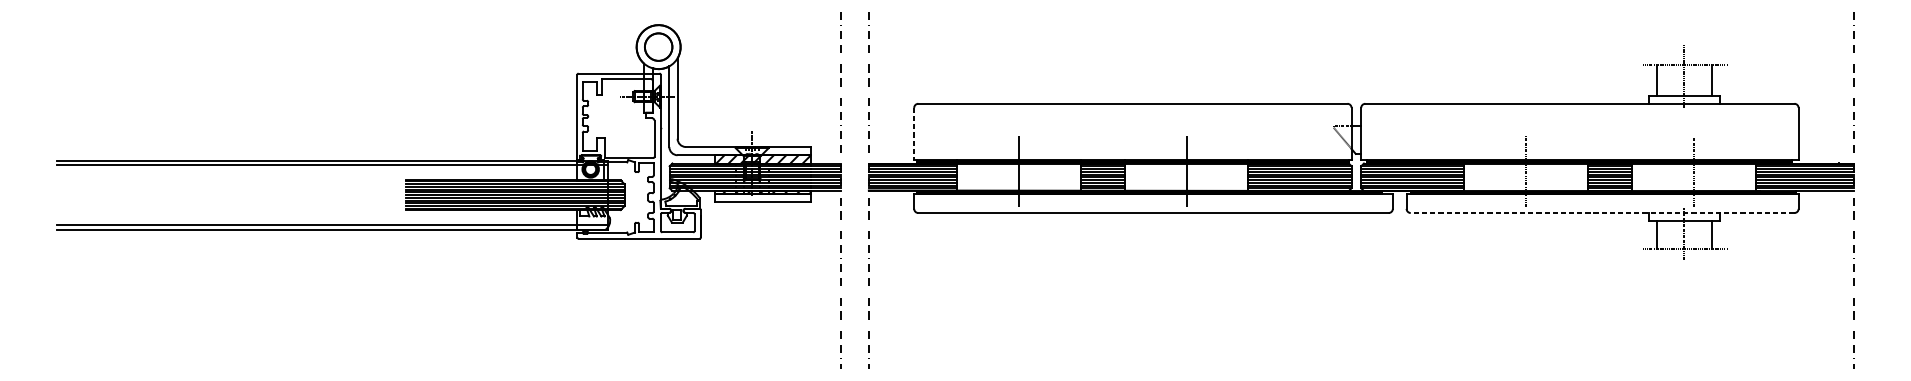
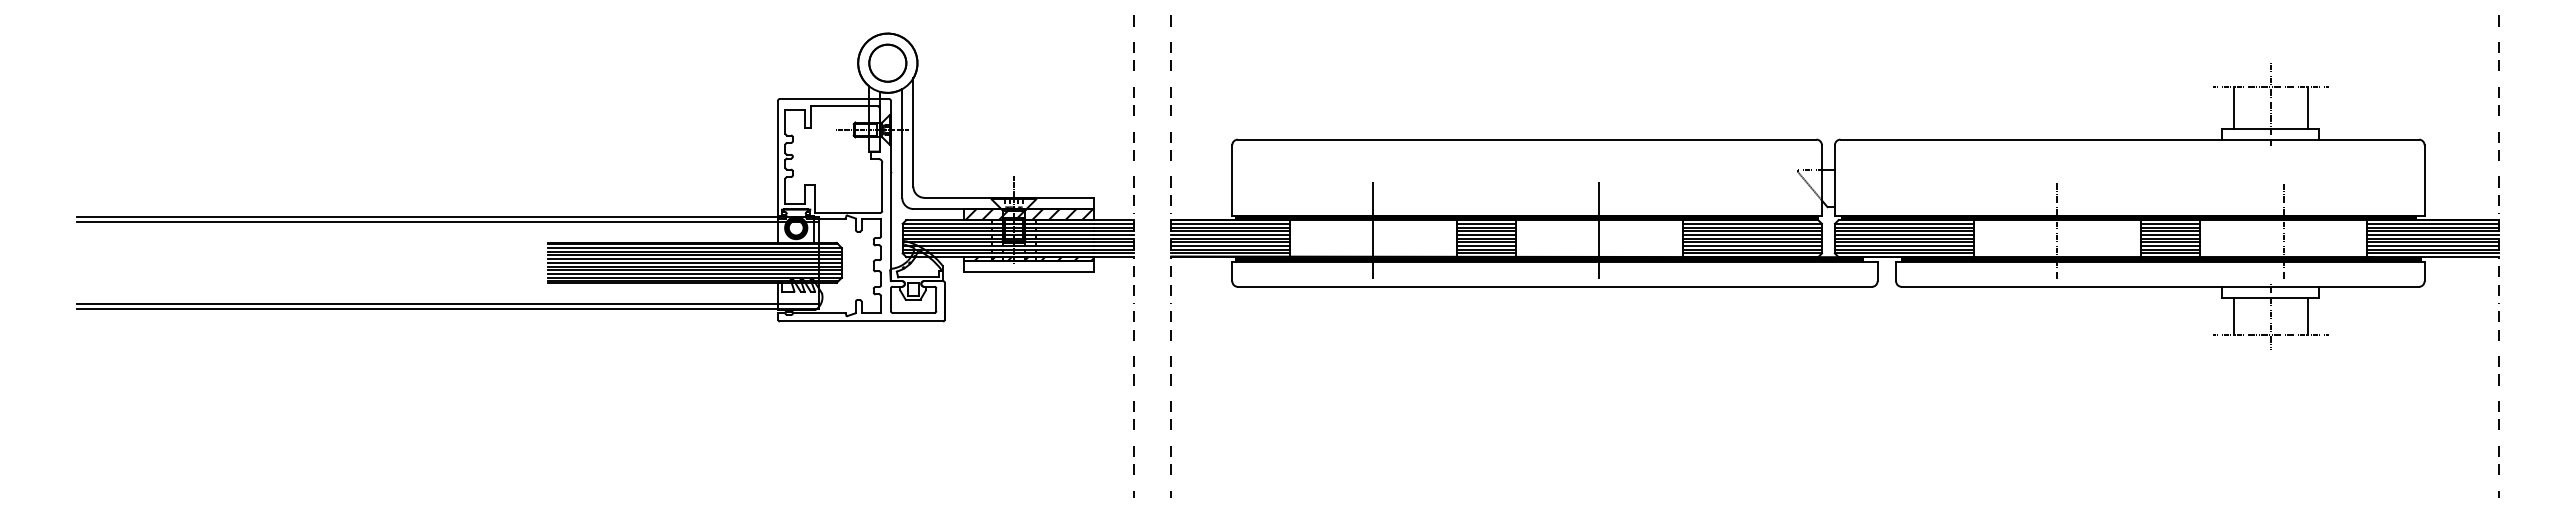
line: (914, 134) -> (1232, 180), dashed -> solid
line: (1602, 212) -> (2160, 286), dashed -> solid

